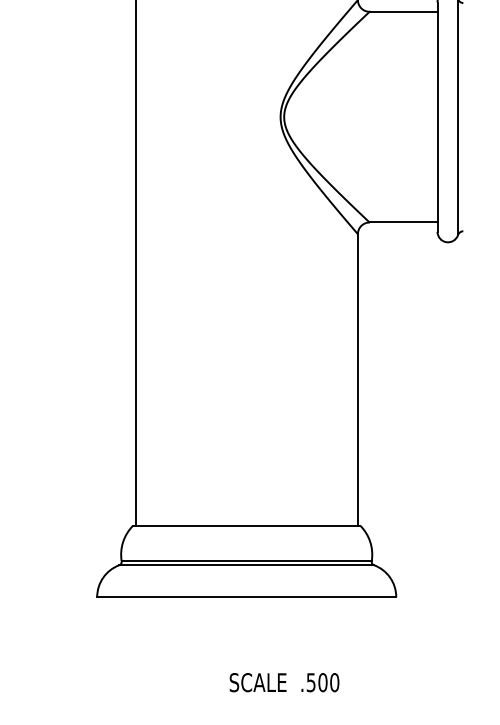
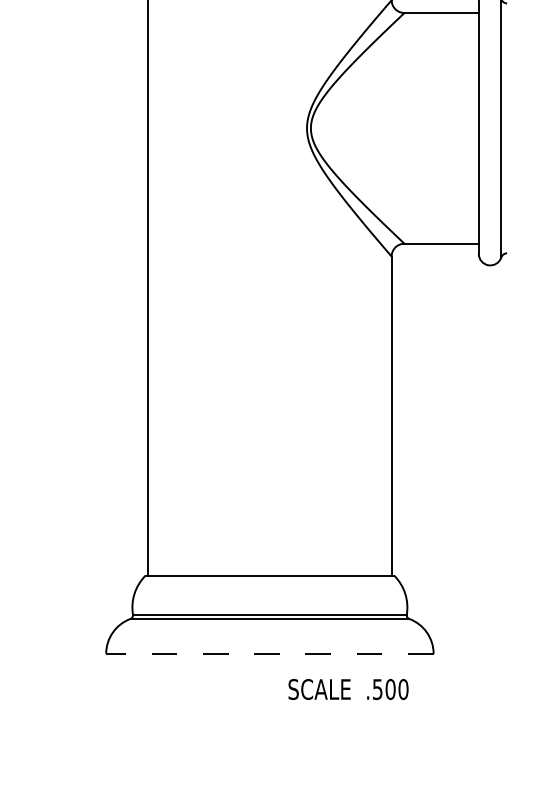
line: (246, 597) -> (269, 654), solid -> dashed
text: (284, 682) -> (348, 689), moved

